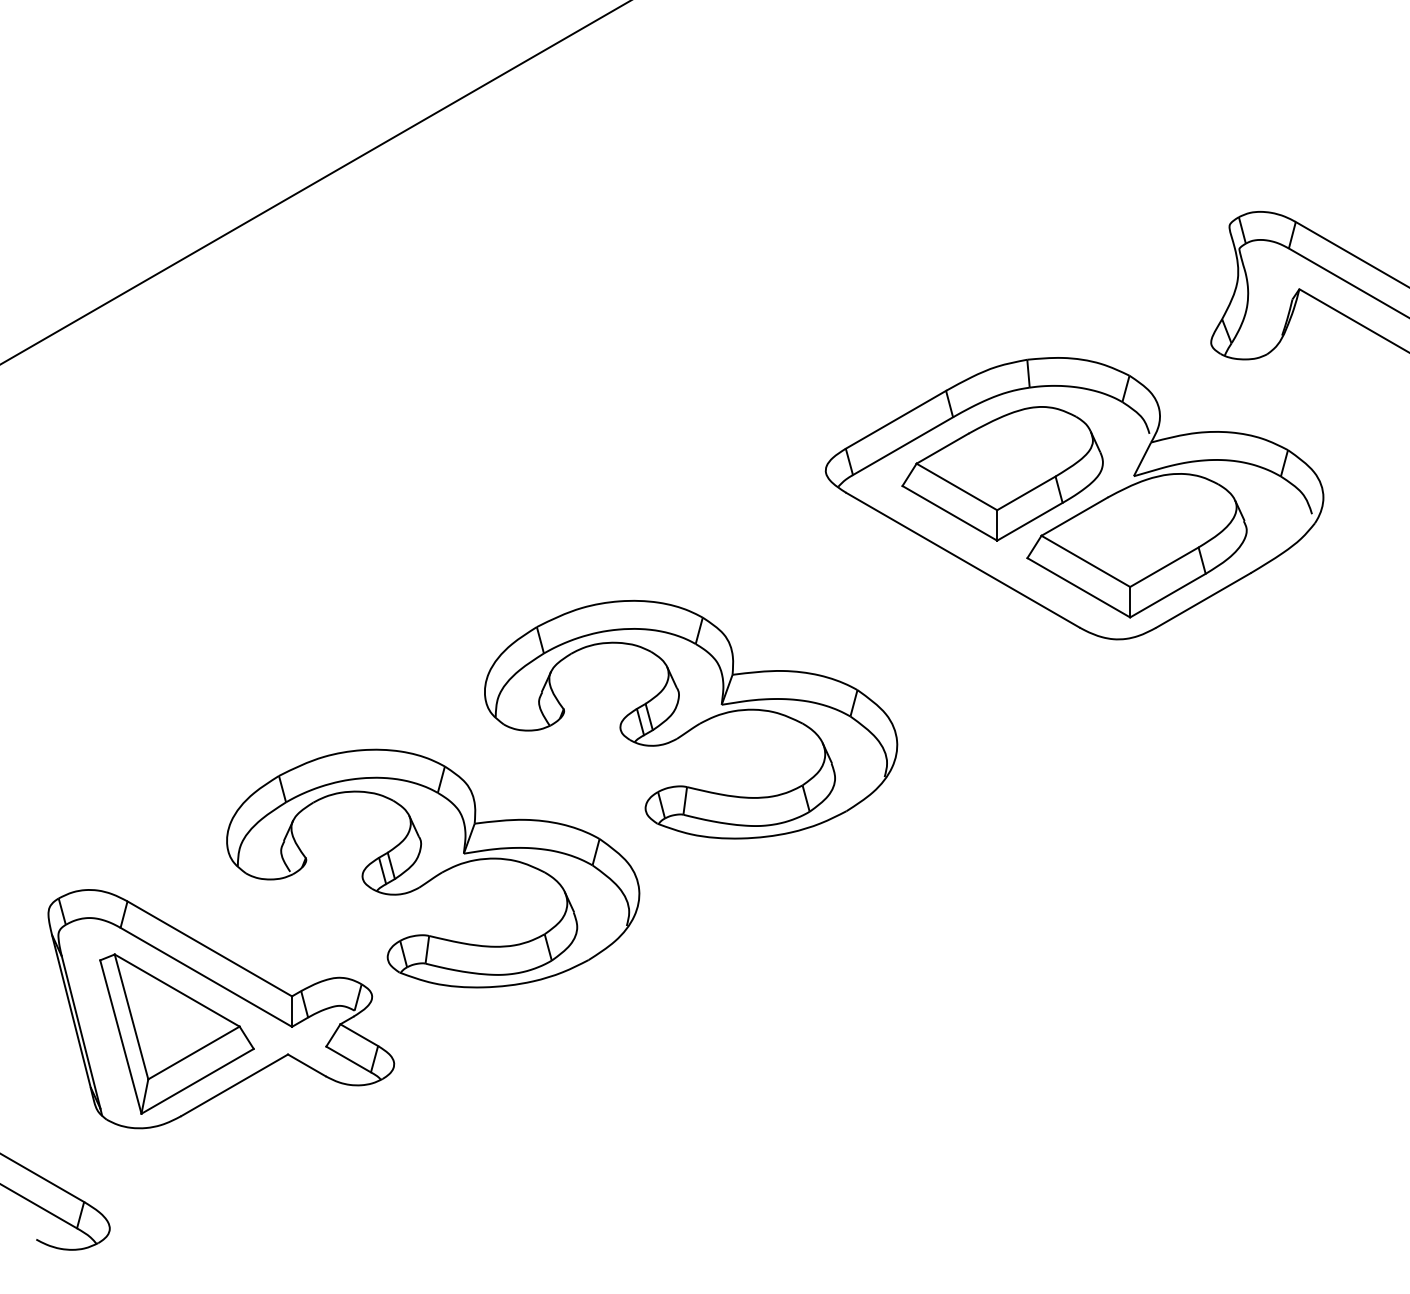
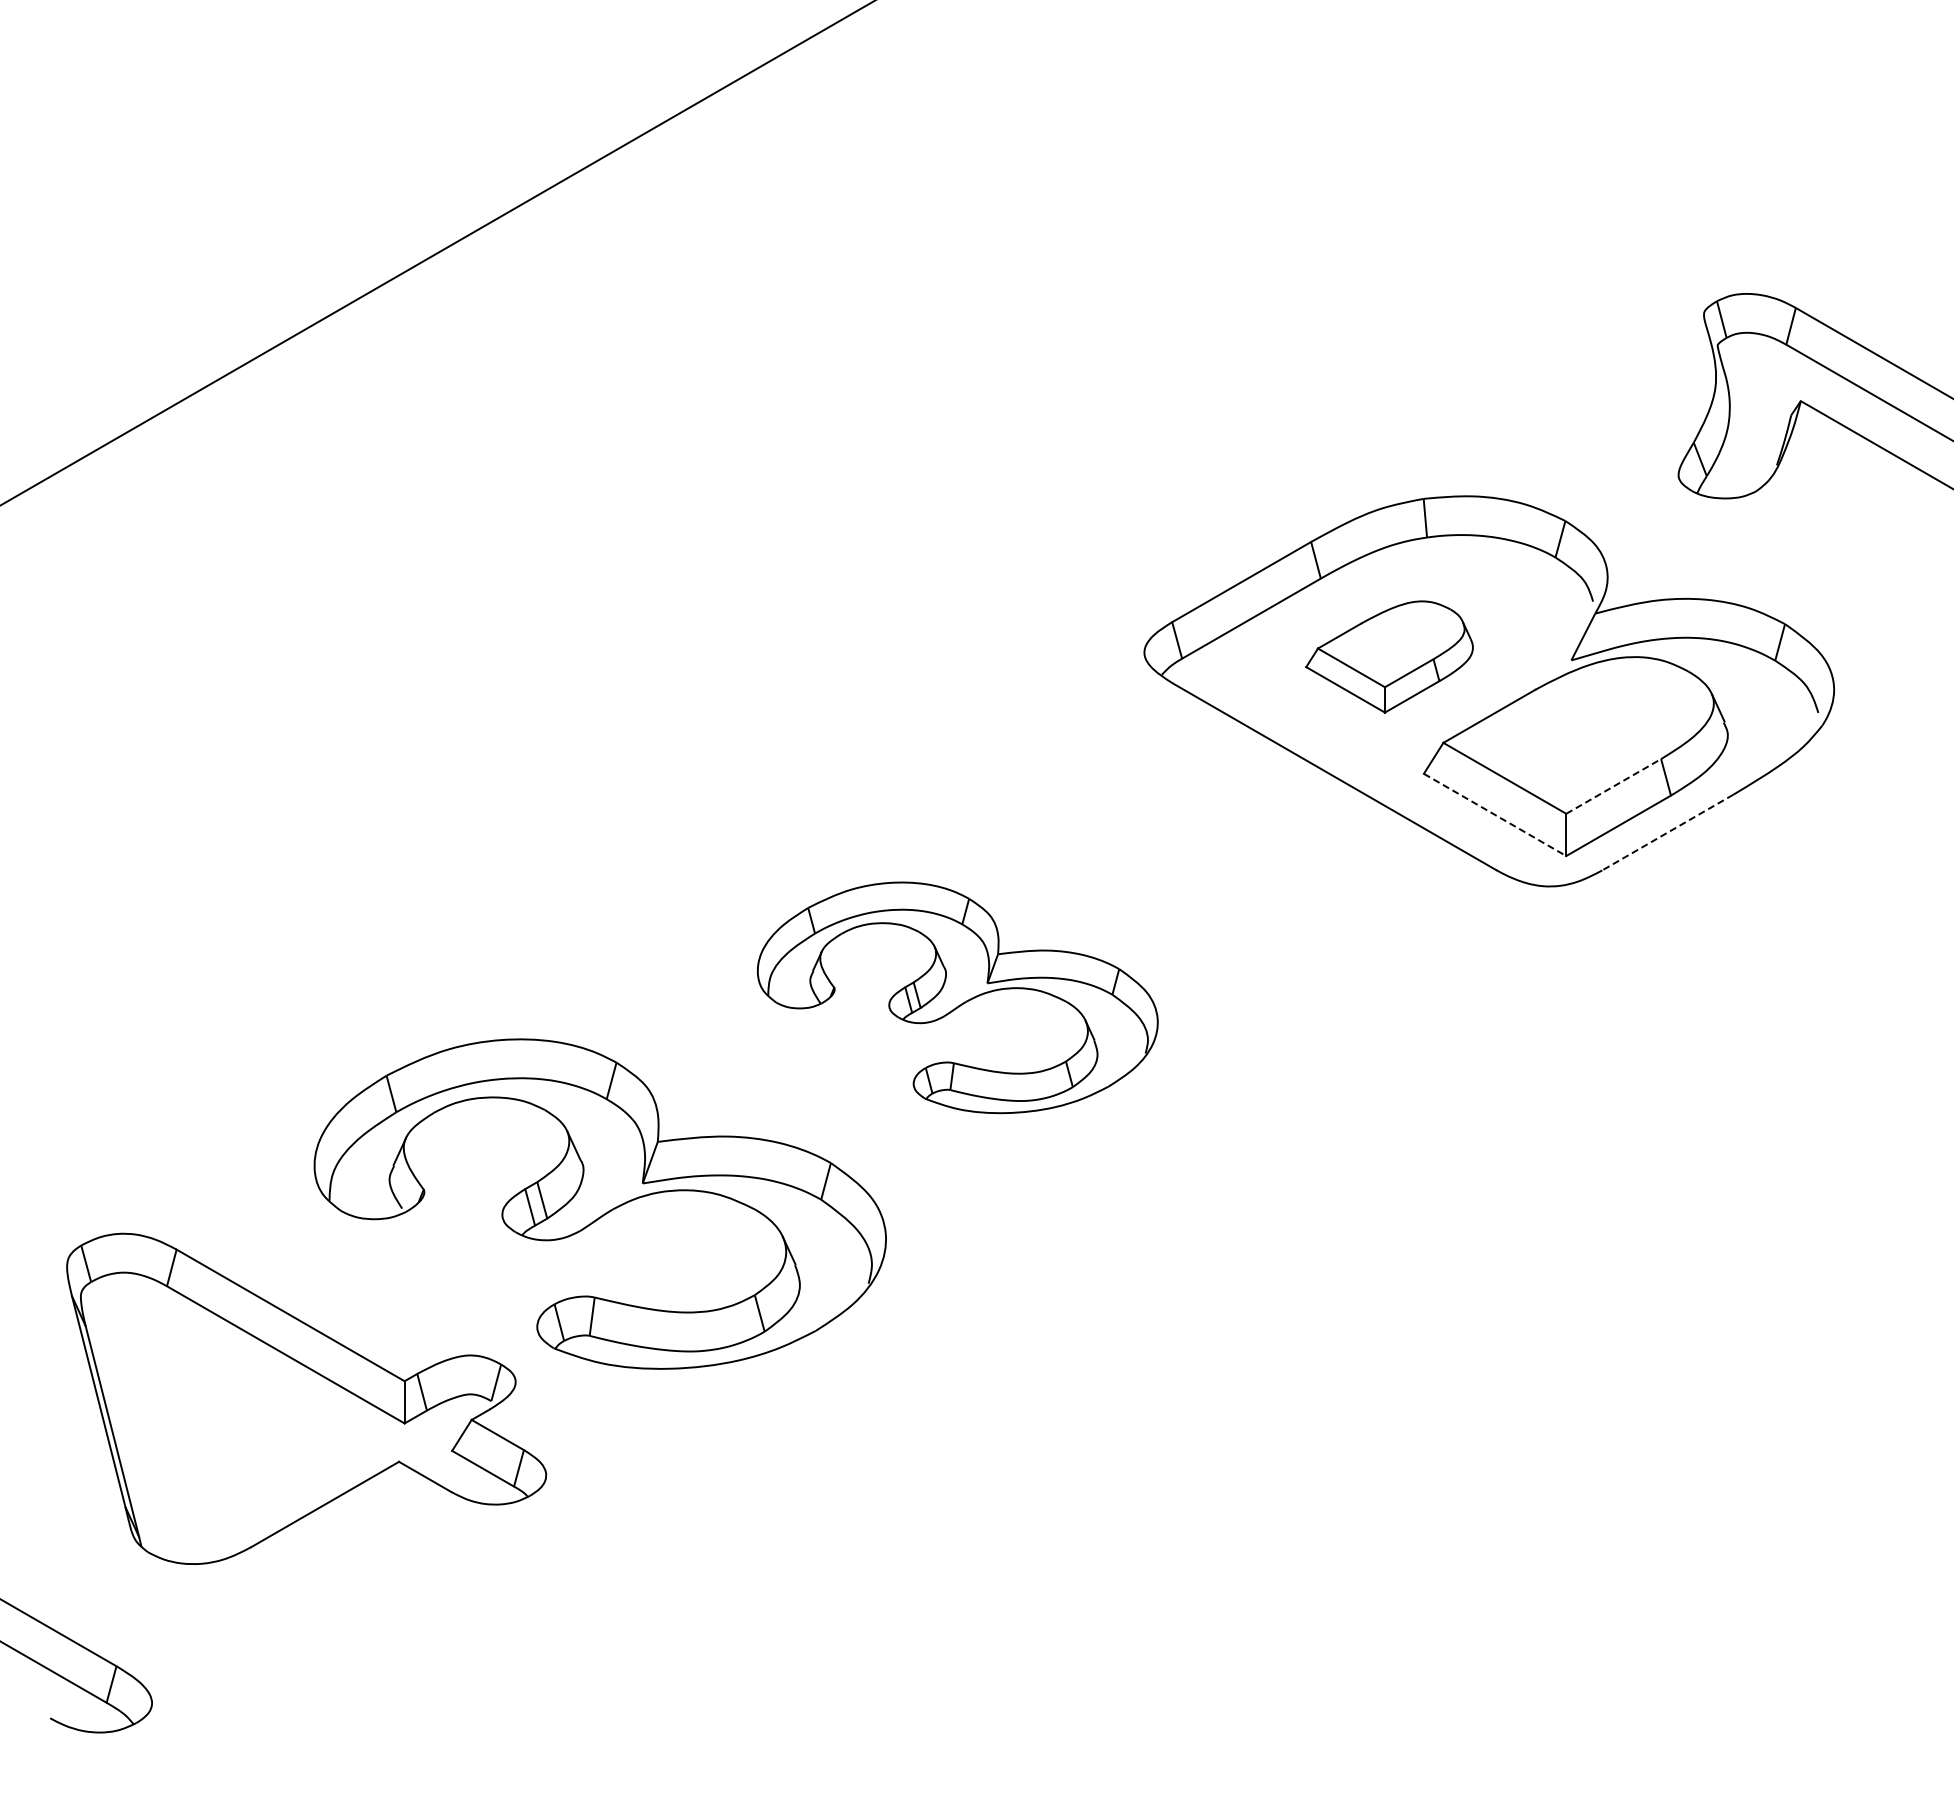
part: (1002, 473) -> (1389, 656), size x0.6
line: (1164, 567) -> (1613, 786), solid -> dashed
line: (1079, 588) -> (1495, 815), solid -> dashed
line: (1203, 600) -> (1667, 832), solid -> dashed
part: (690, 719) -> (957, 997), size x0.7
part: (176, 1034) -> (244, 1433), removed

